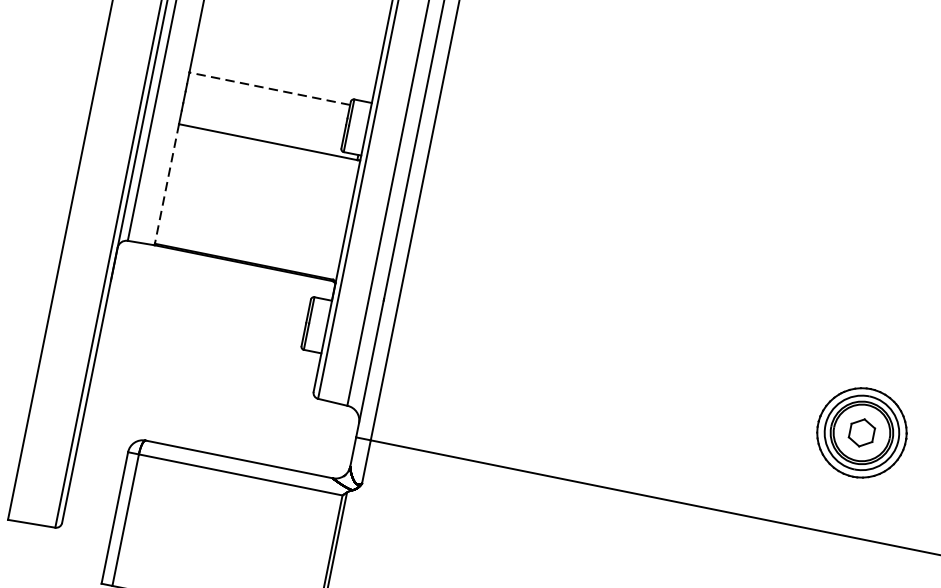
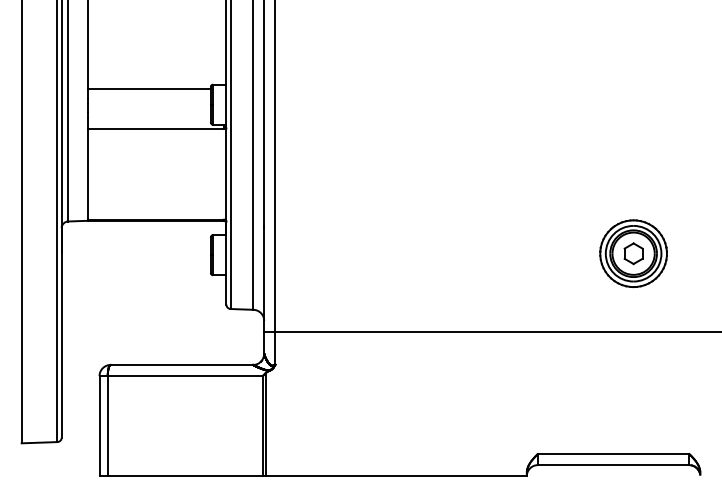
line: (269, 89) -> (149, 89), dashed -> solid
line: (167, 184) -> (88, 174), dashed -> solid

